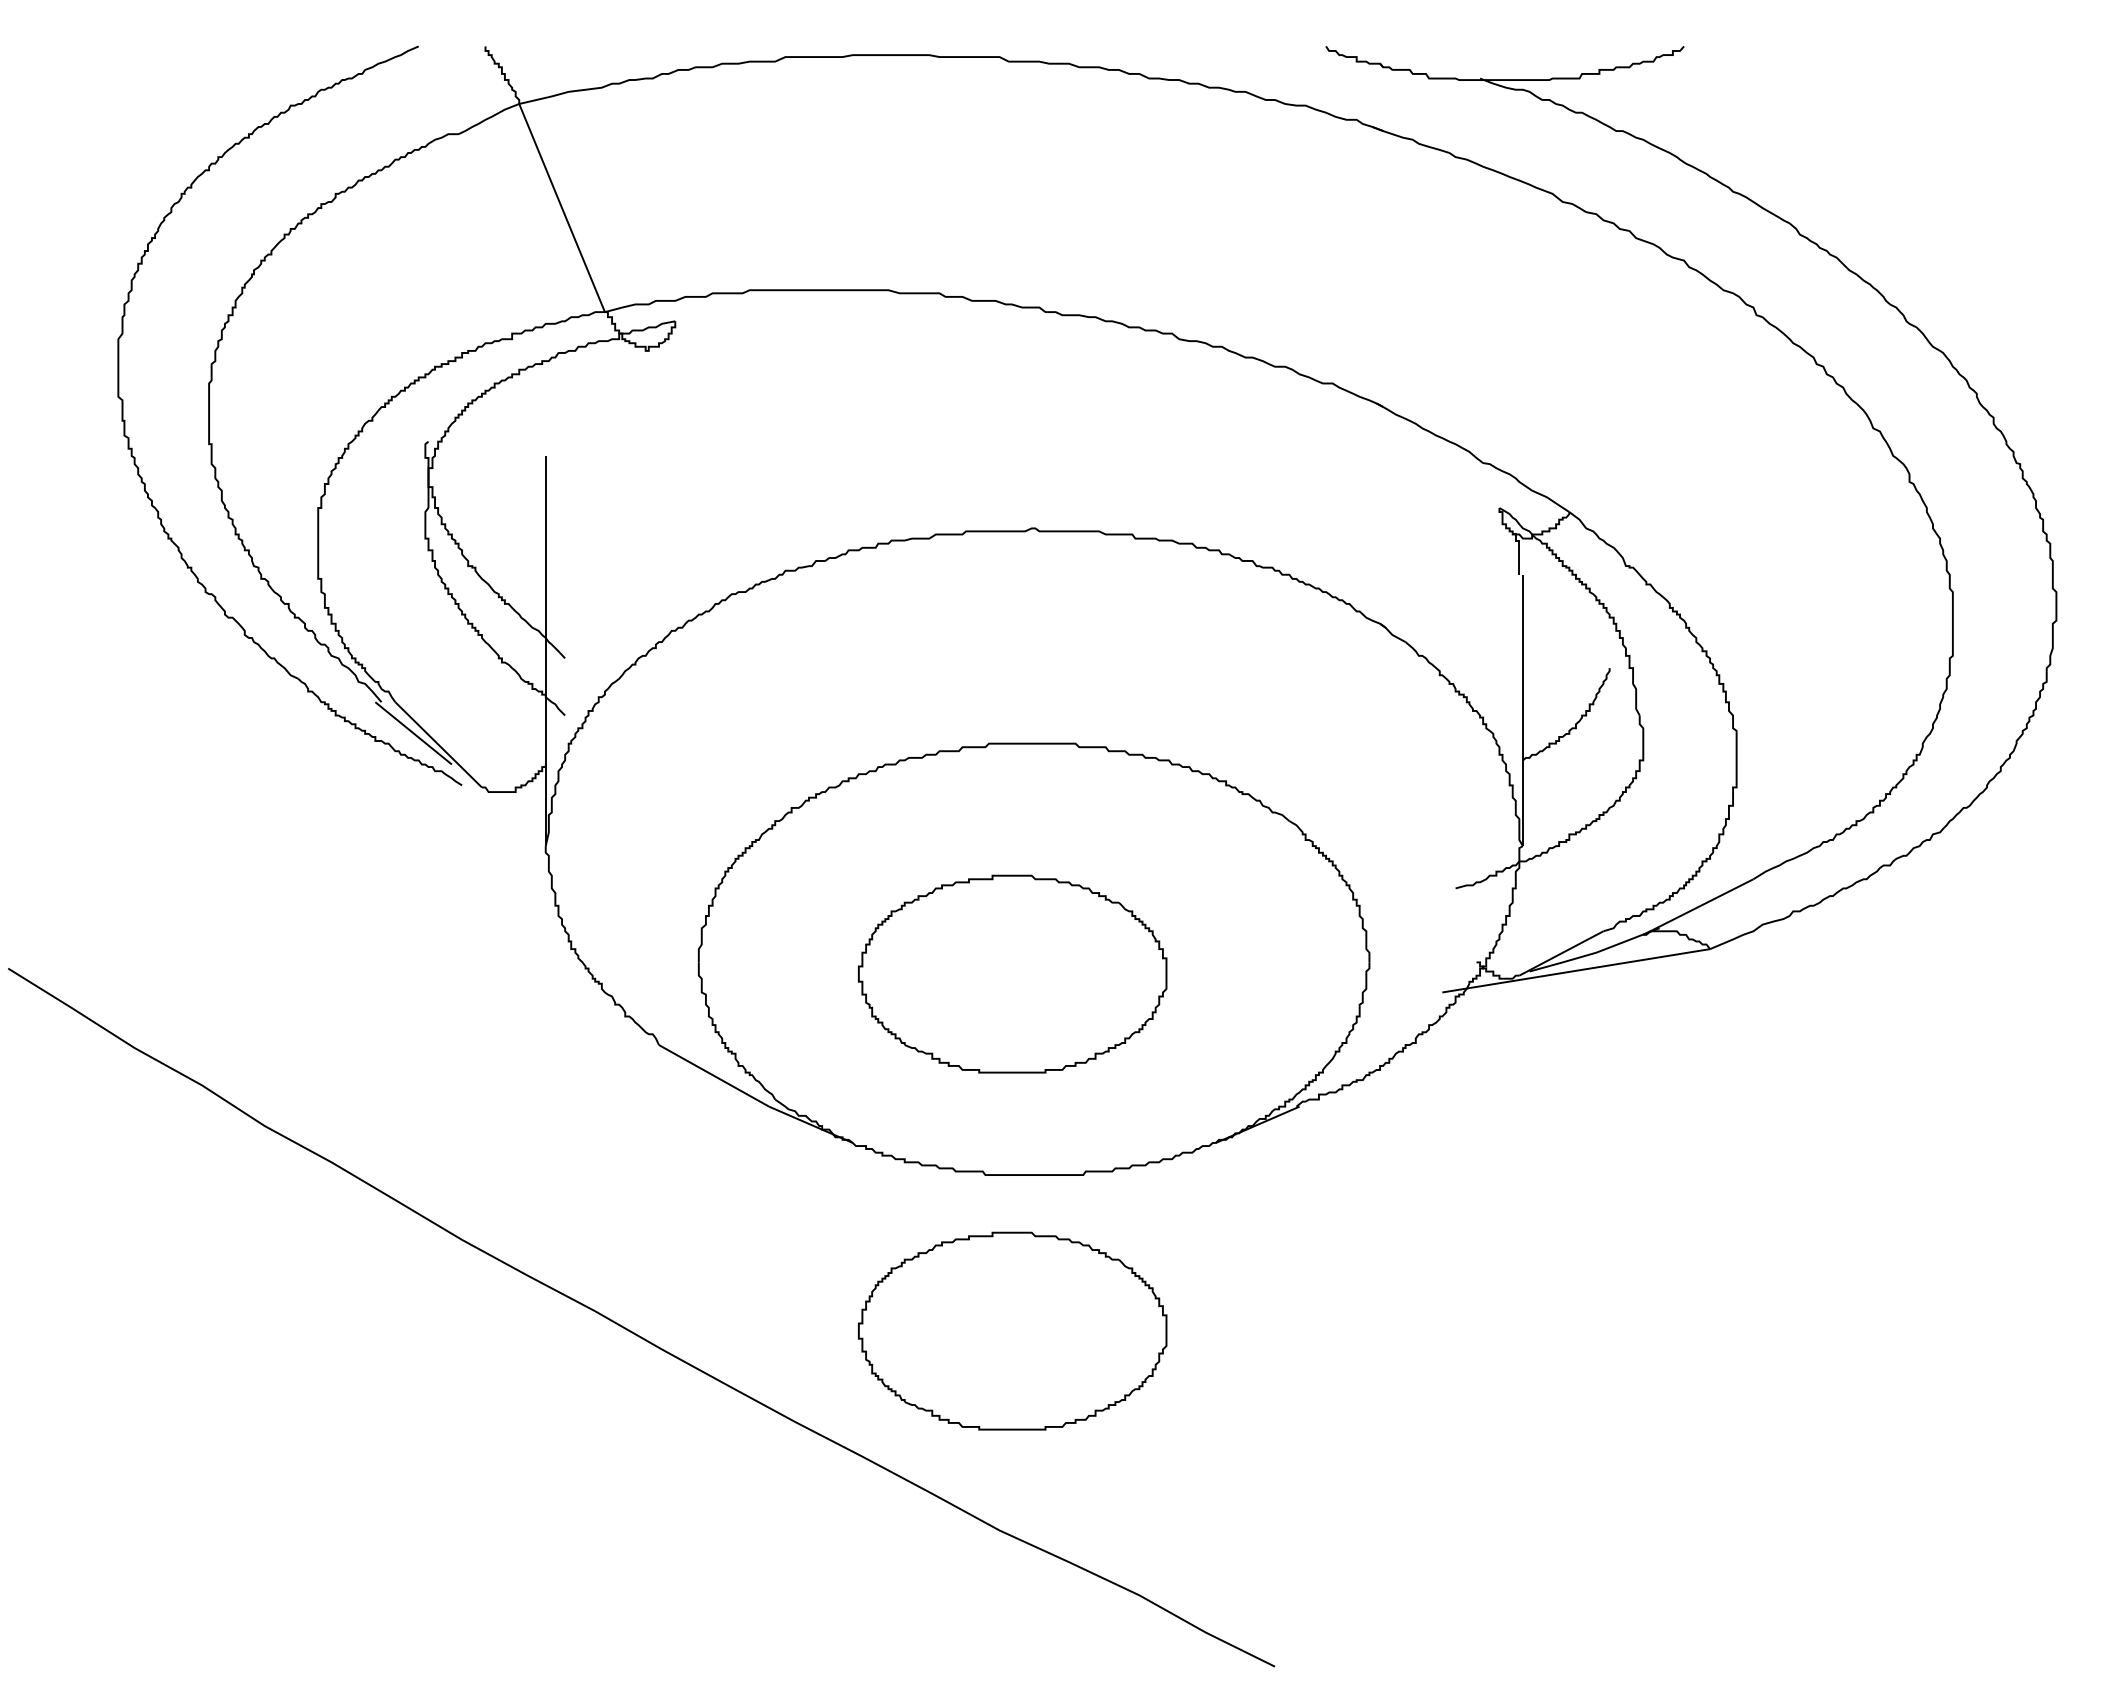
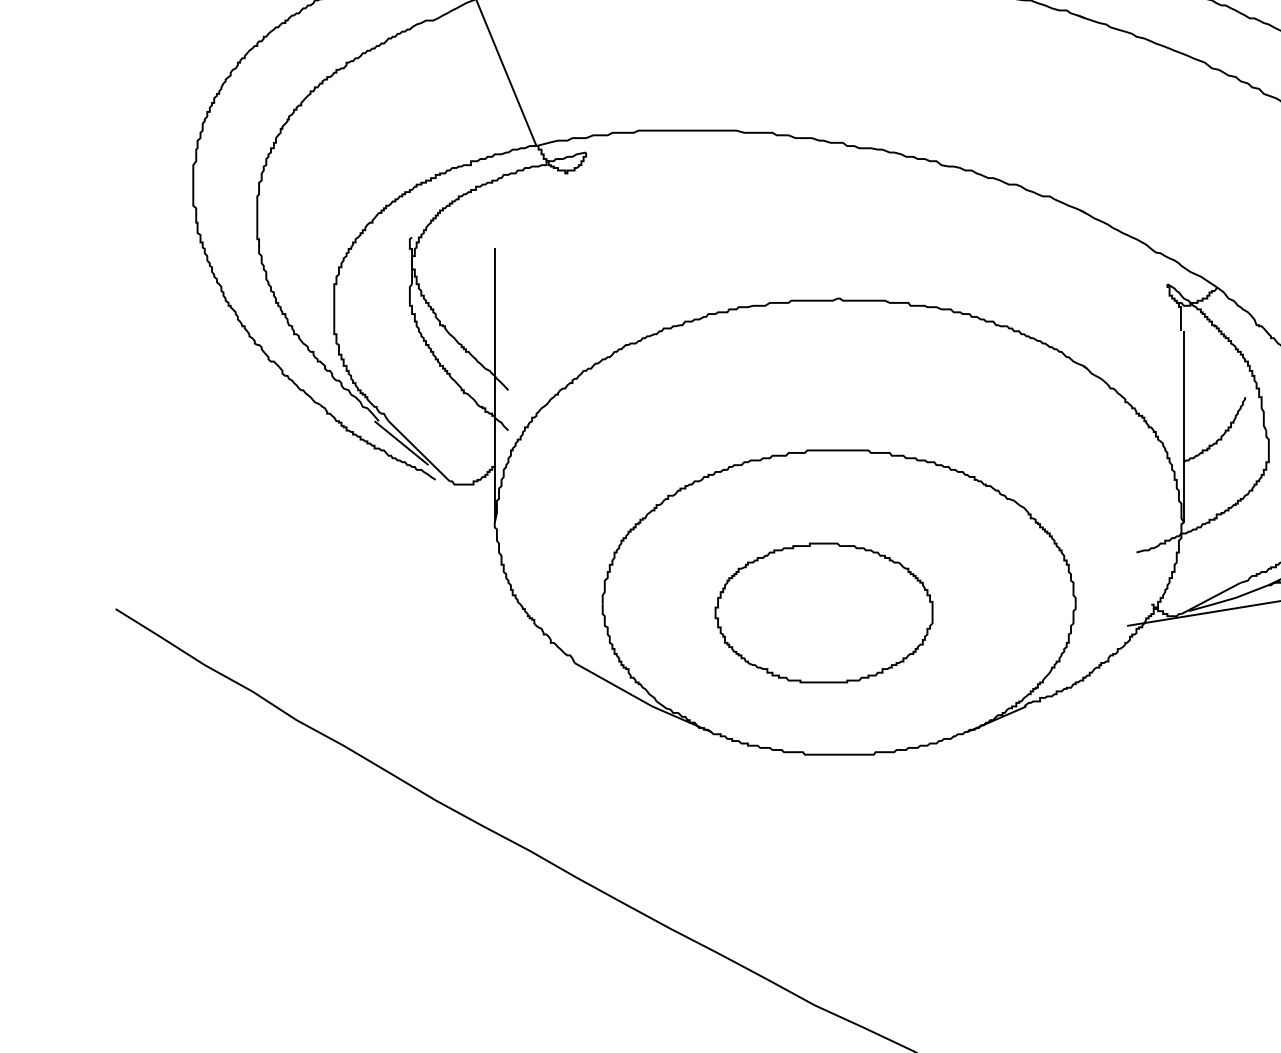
part: (1012, 1330) -> (823, 864), removed

